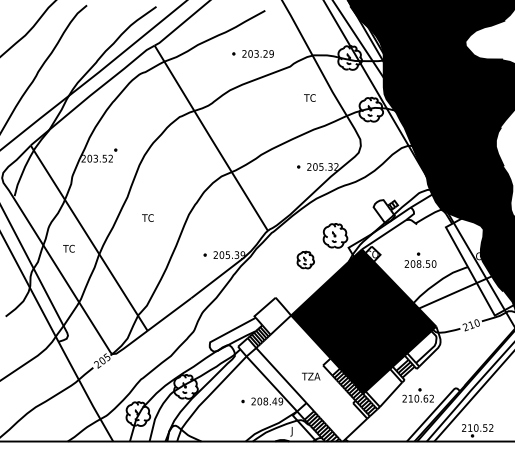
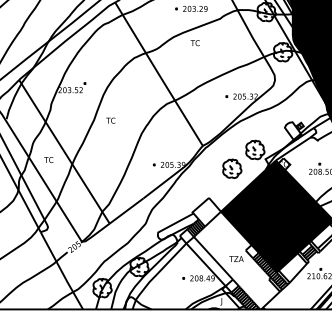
text: (309, 97) -> (194, 42), moved
text: (147, 217) -> (110, 120), moved
part: (305, 259) -> (232, 168), size x1.43

